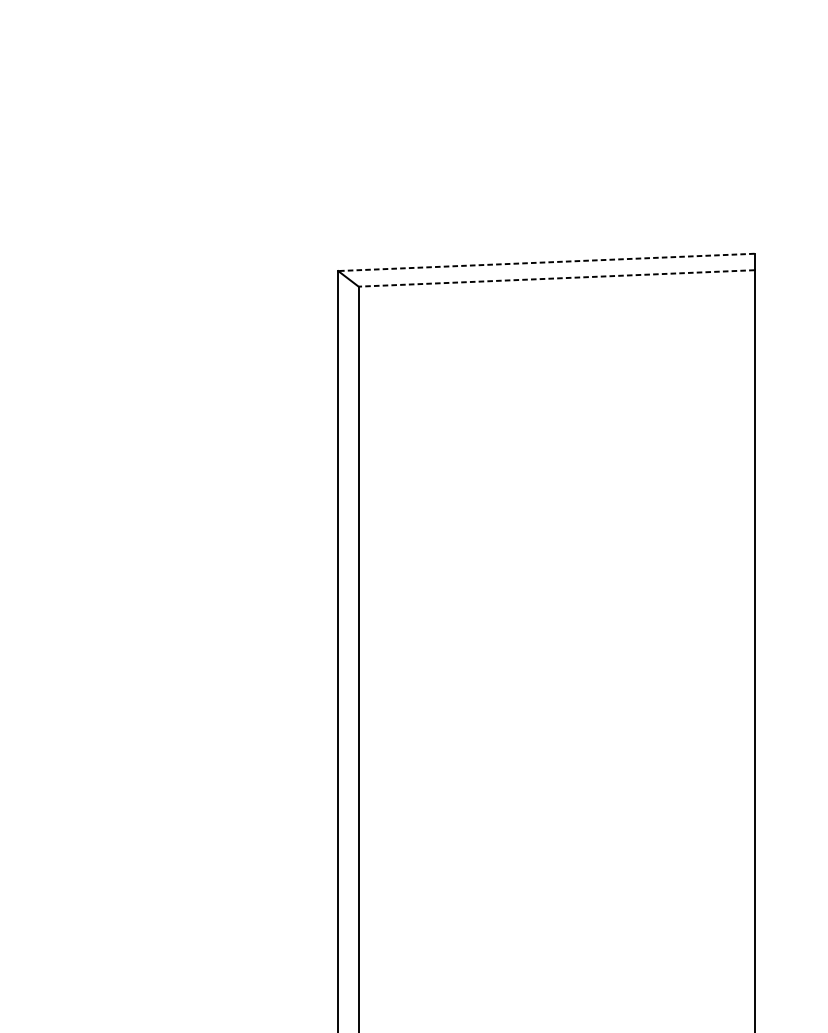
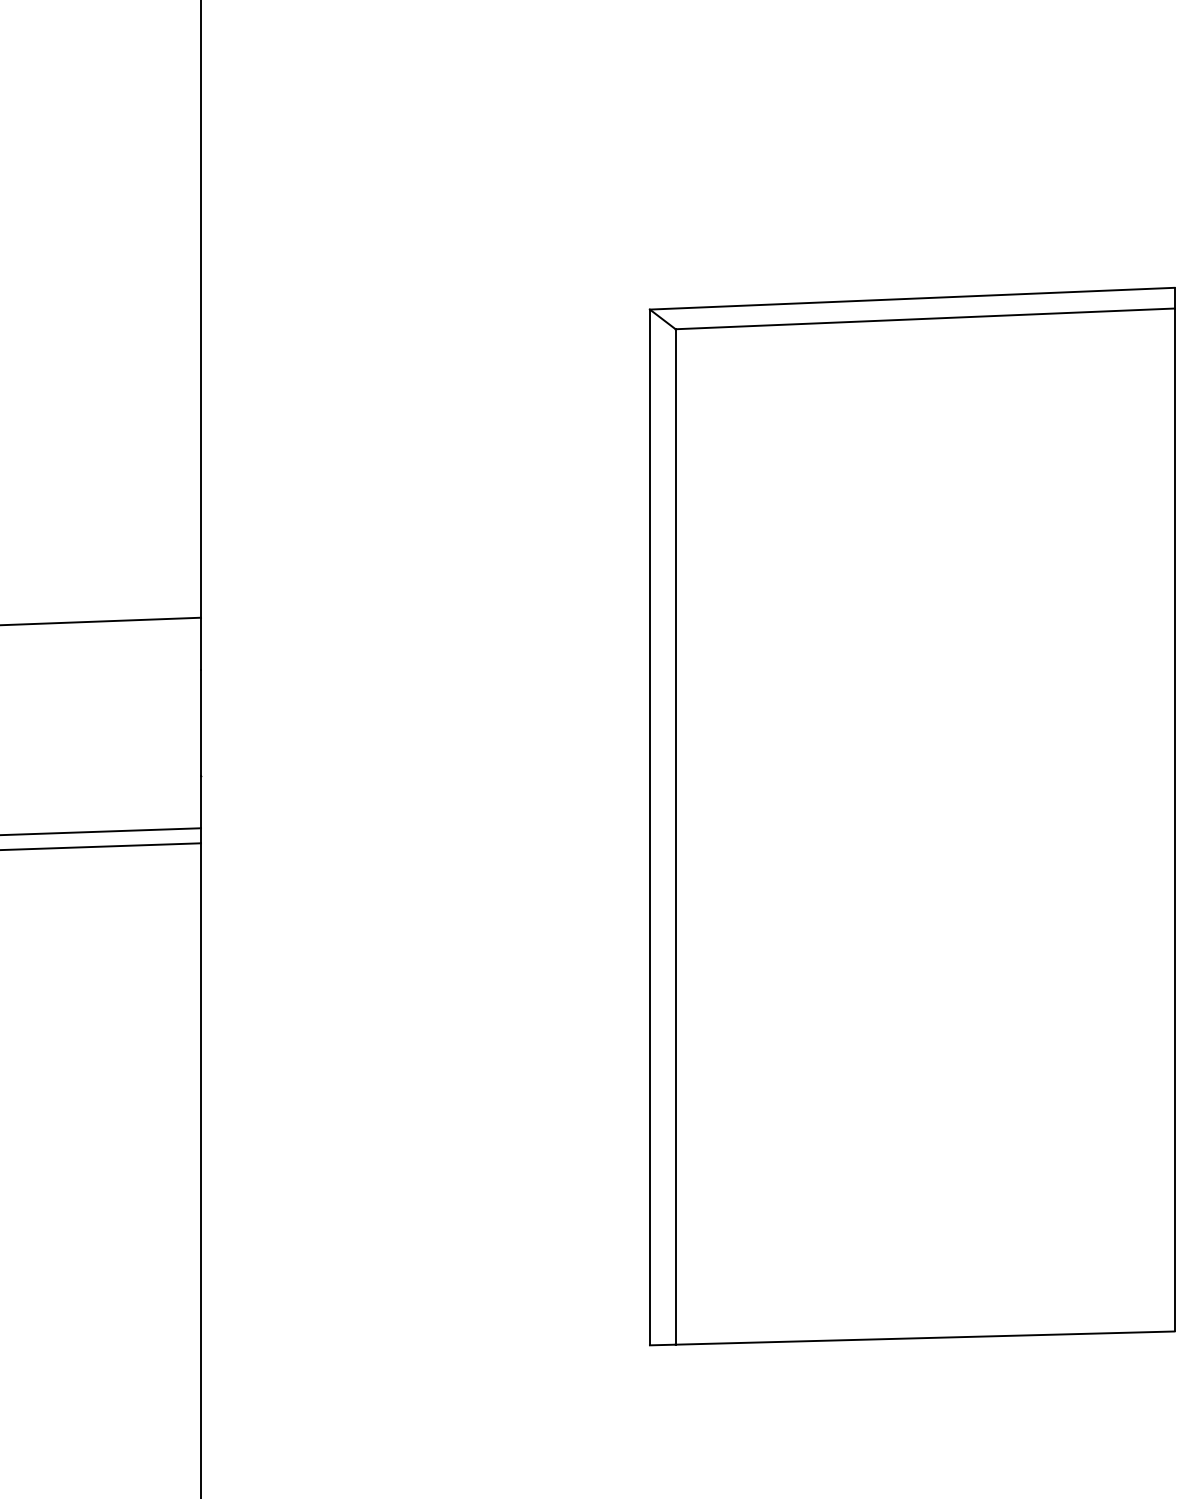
line: (546, 262) -> (912, 298), dashed -> solid
line: (556, 278) -> (925, 318), dashed -> solid

